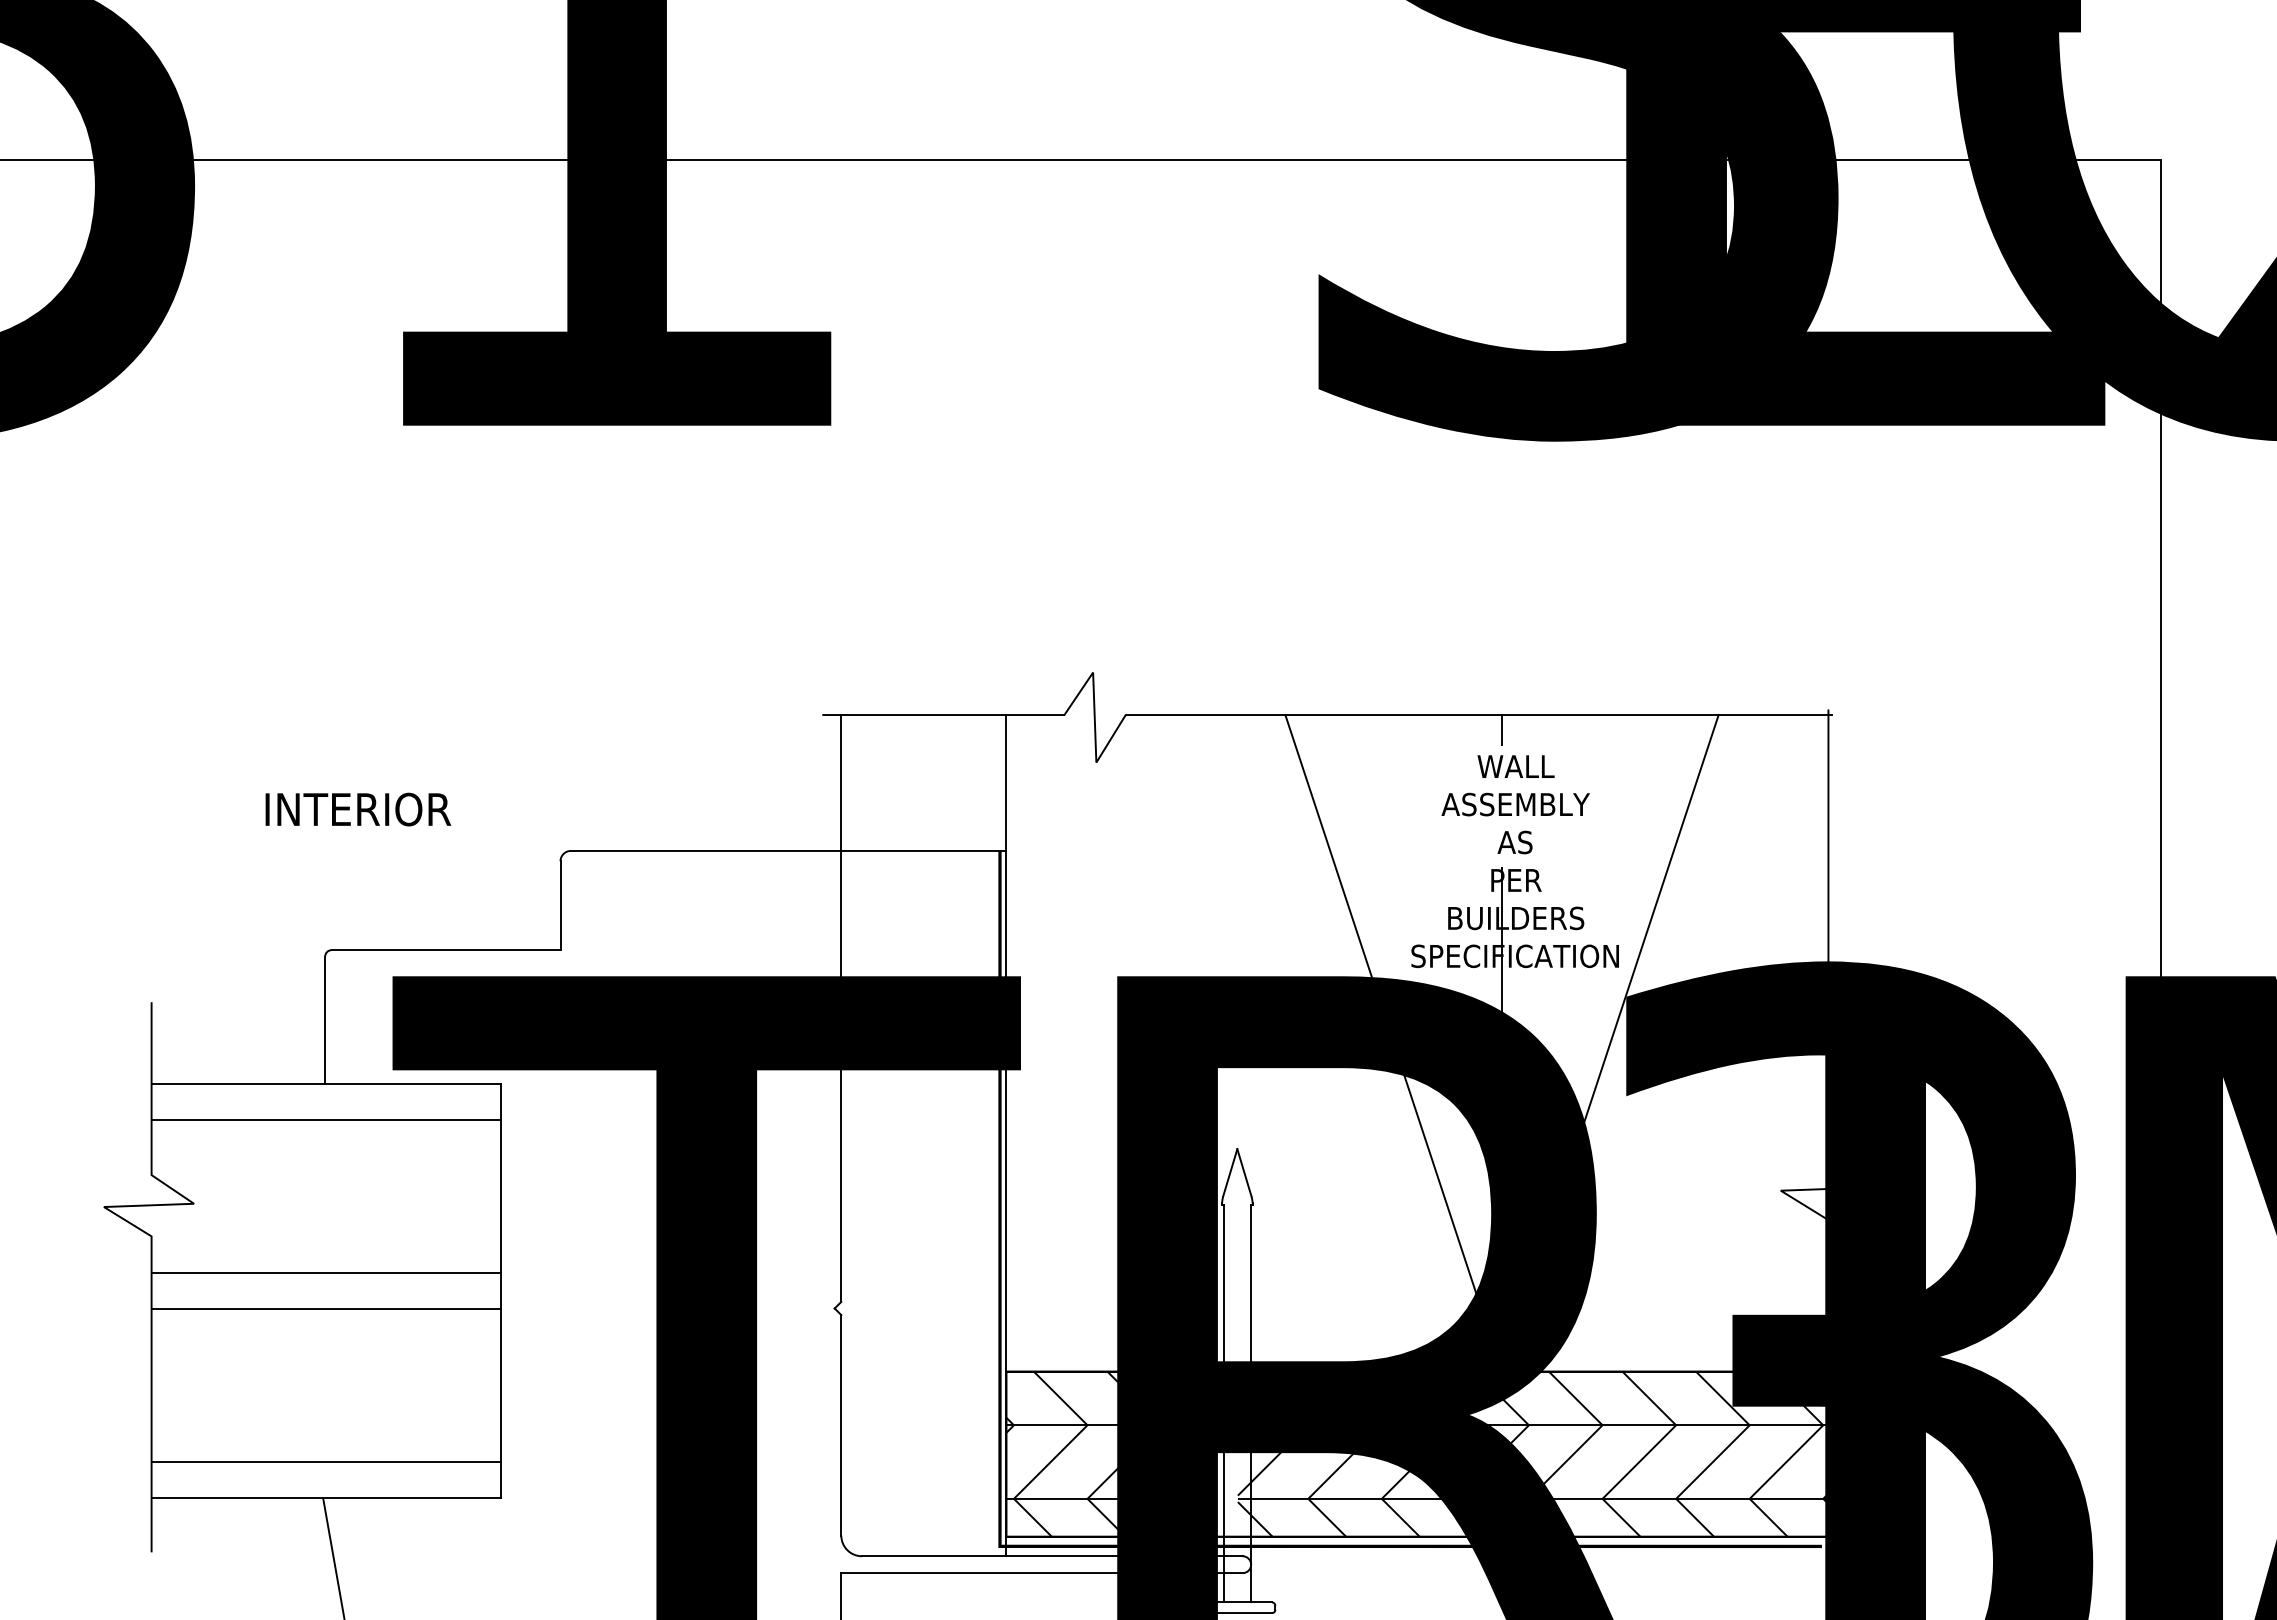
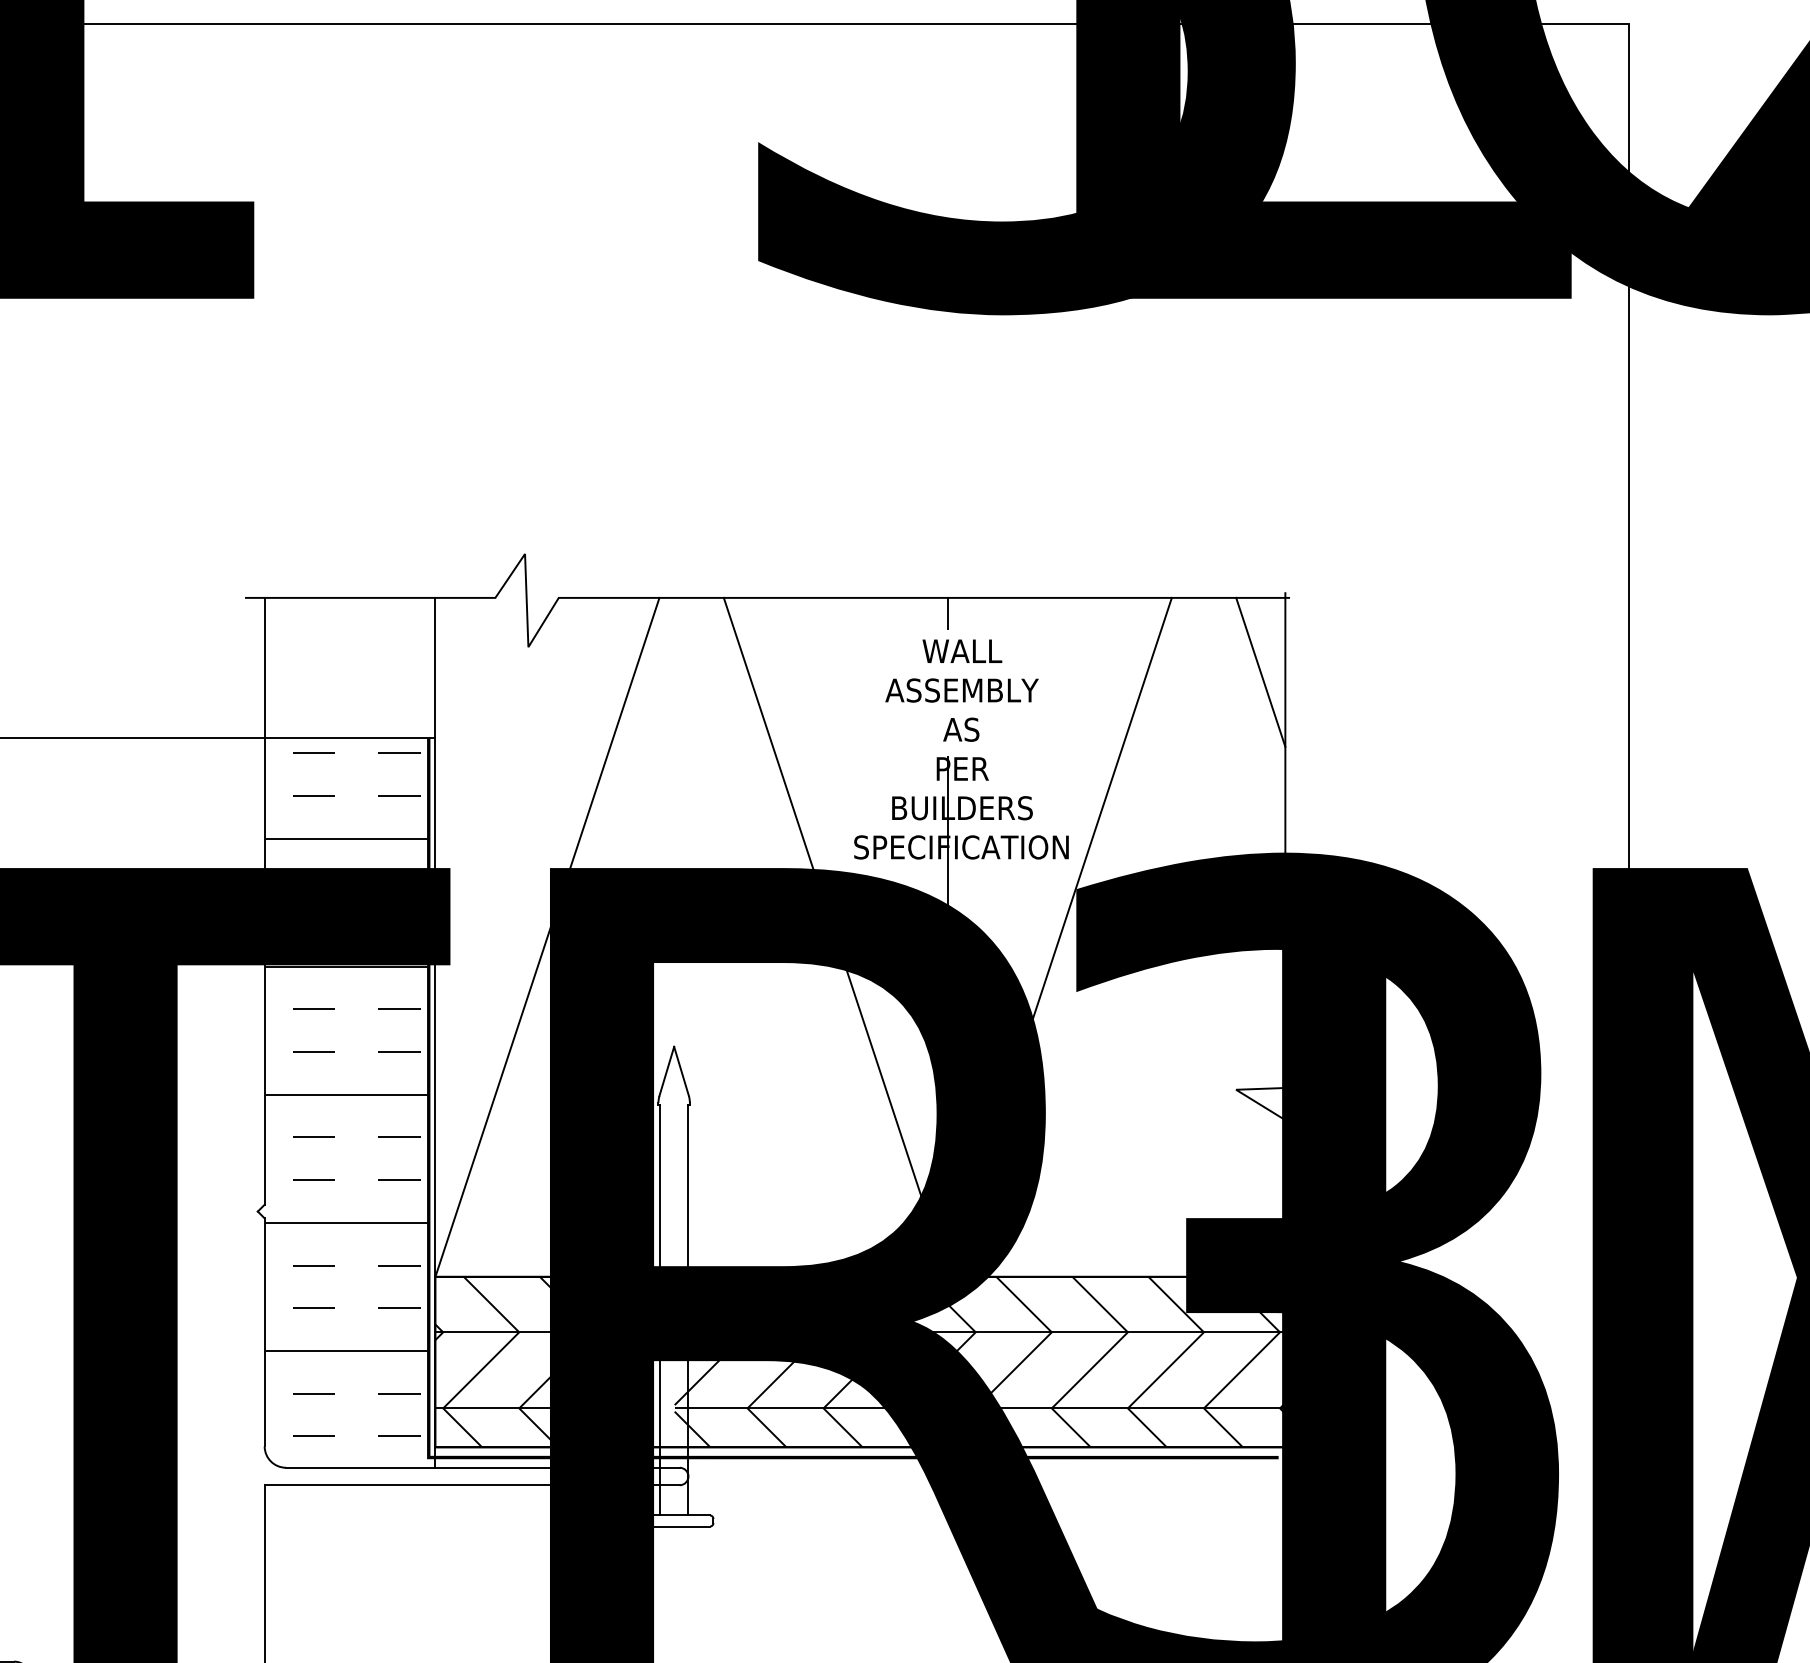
line: (1804, 787) -> (1260, 672), added
line: (1114, 1043) -> (547, 937), added
hatch: (920, 1195) -> (346, 1094), added

